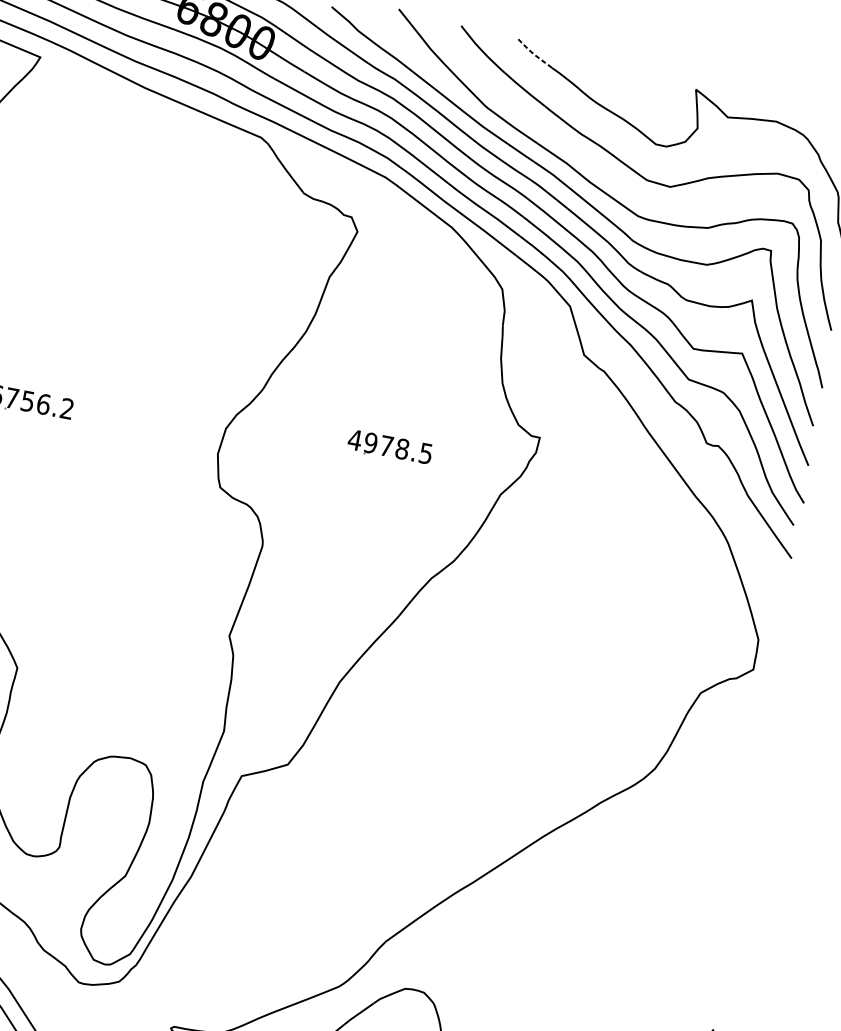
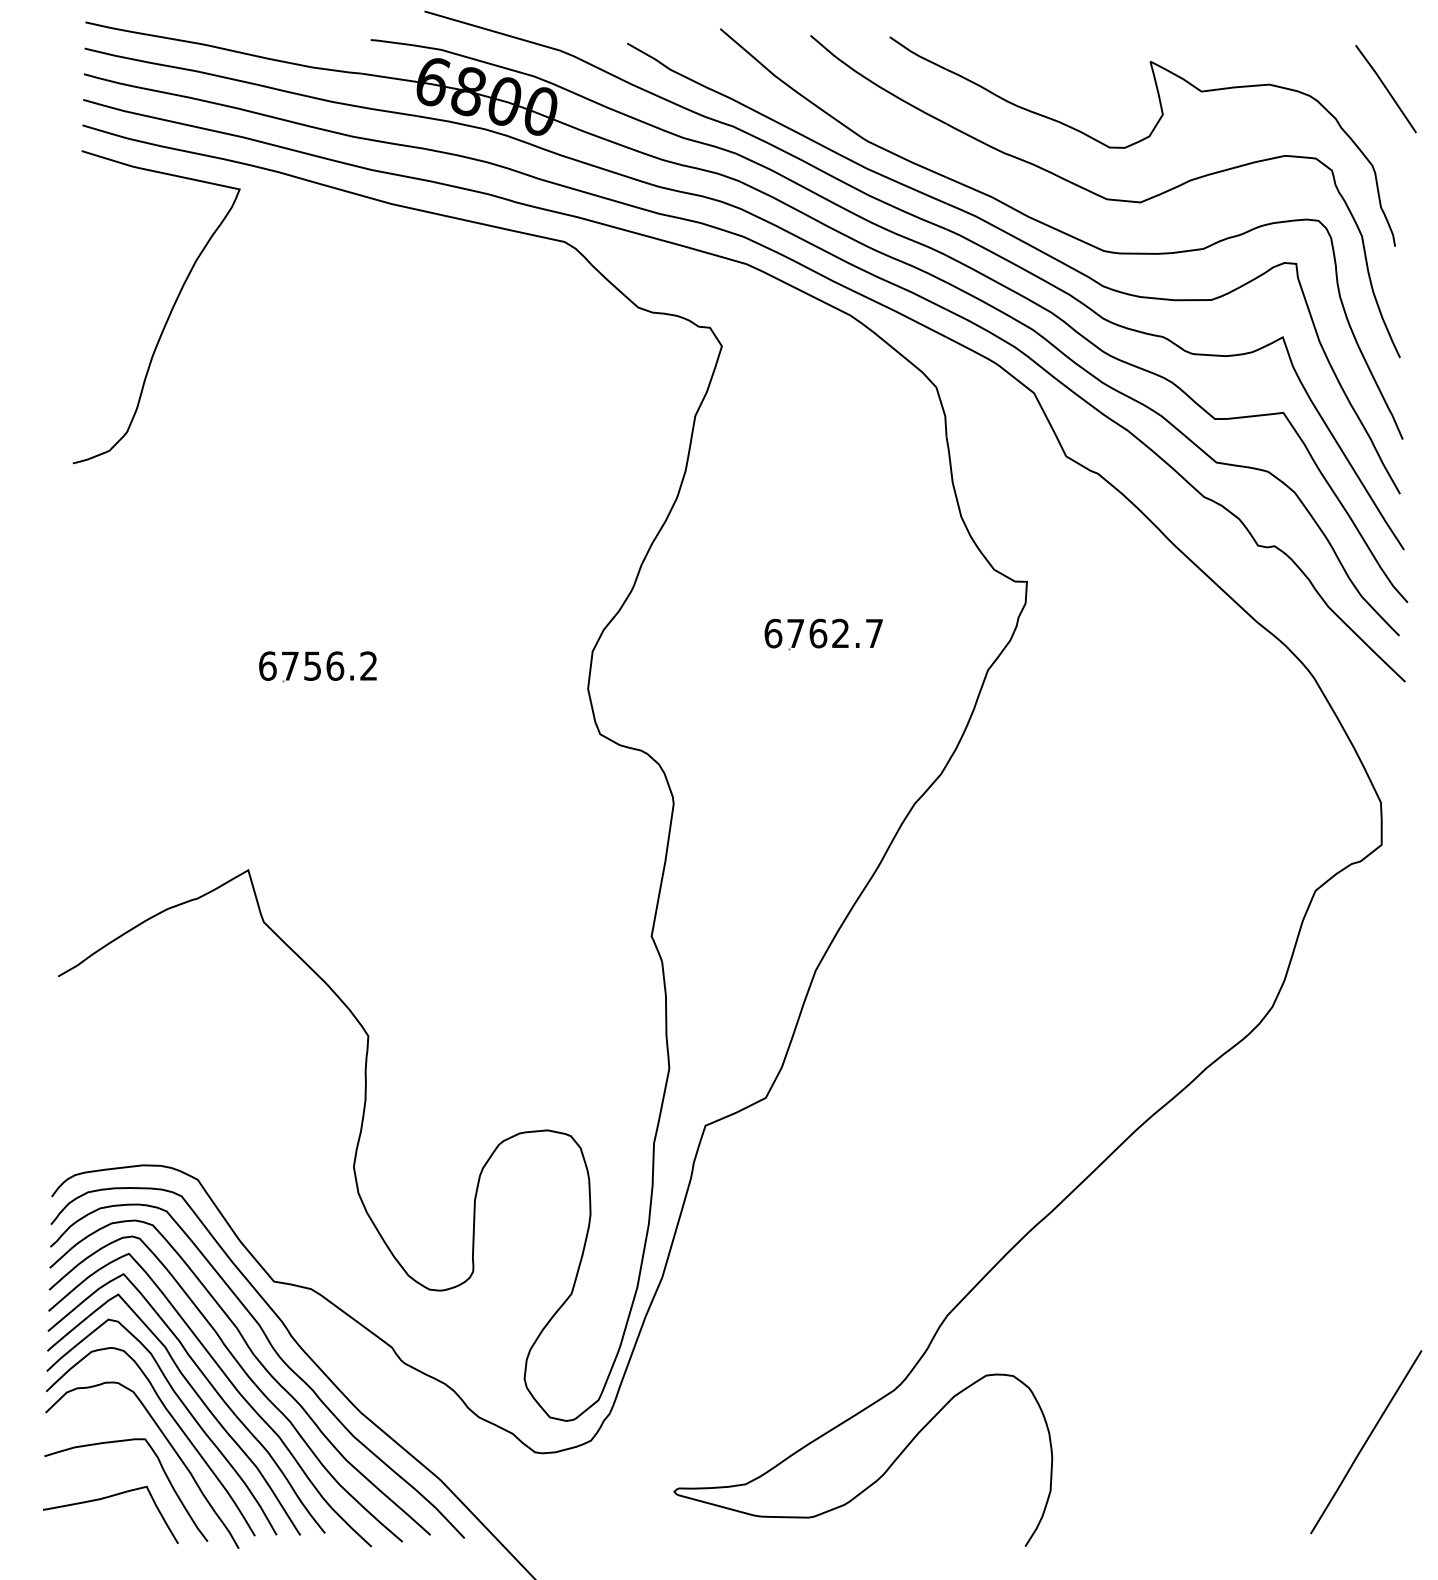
line: (532, 53) -> (916, 54), dashed -> solid
text: (389, 446) -> (822, 633), 4978.5 -> 6762.7

